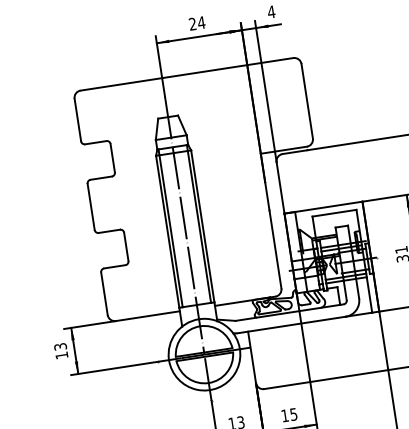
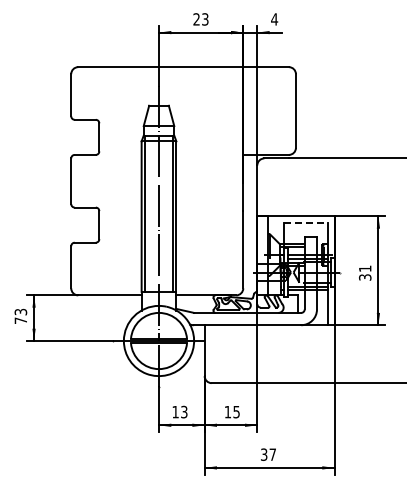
text: (200, 23) -> (204, 19), 24 -> 23
line: (334, 213) -> (305, 223), solid -> dashed
text: (61, 355) -> (20, 320), 13 -> 73

